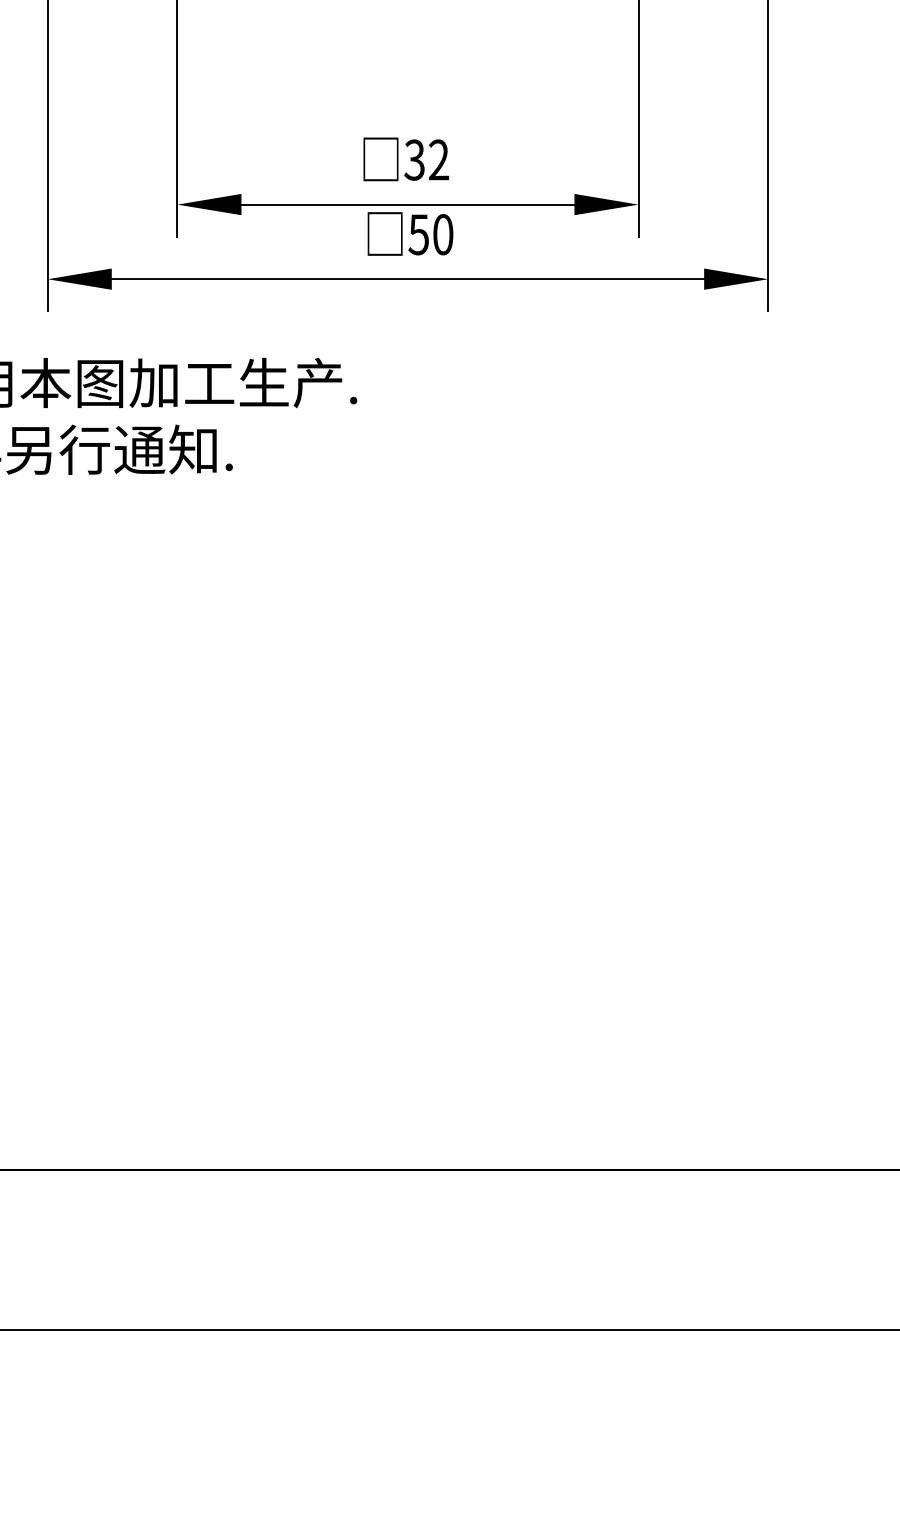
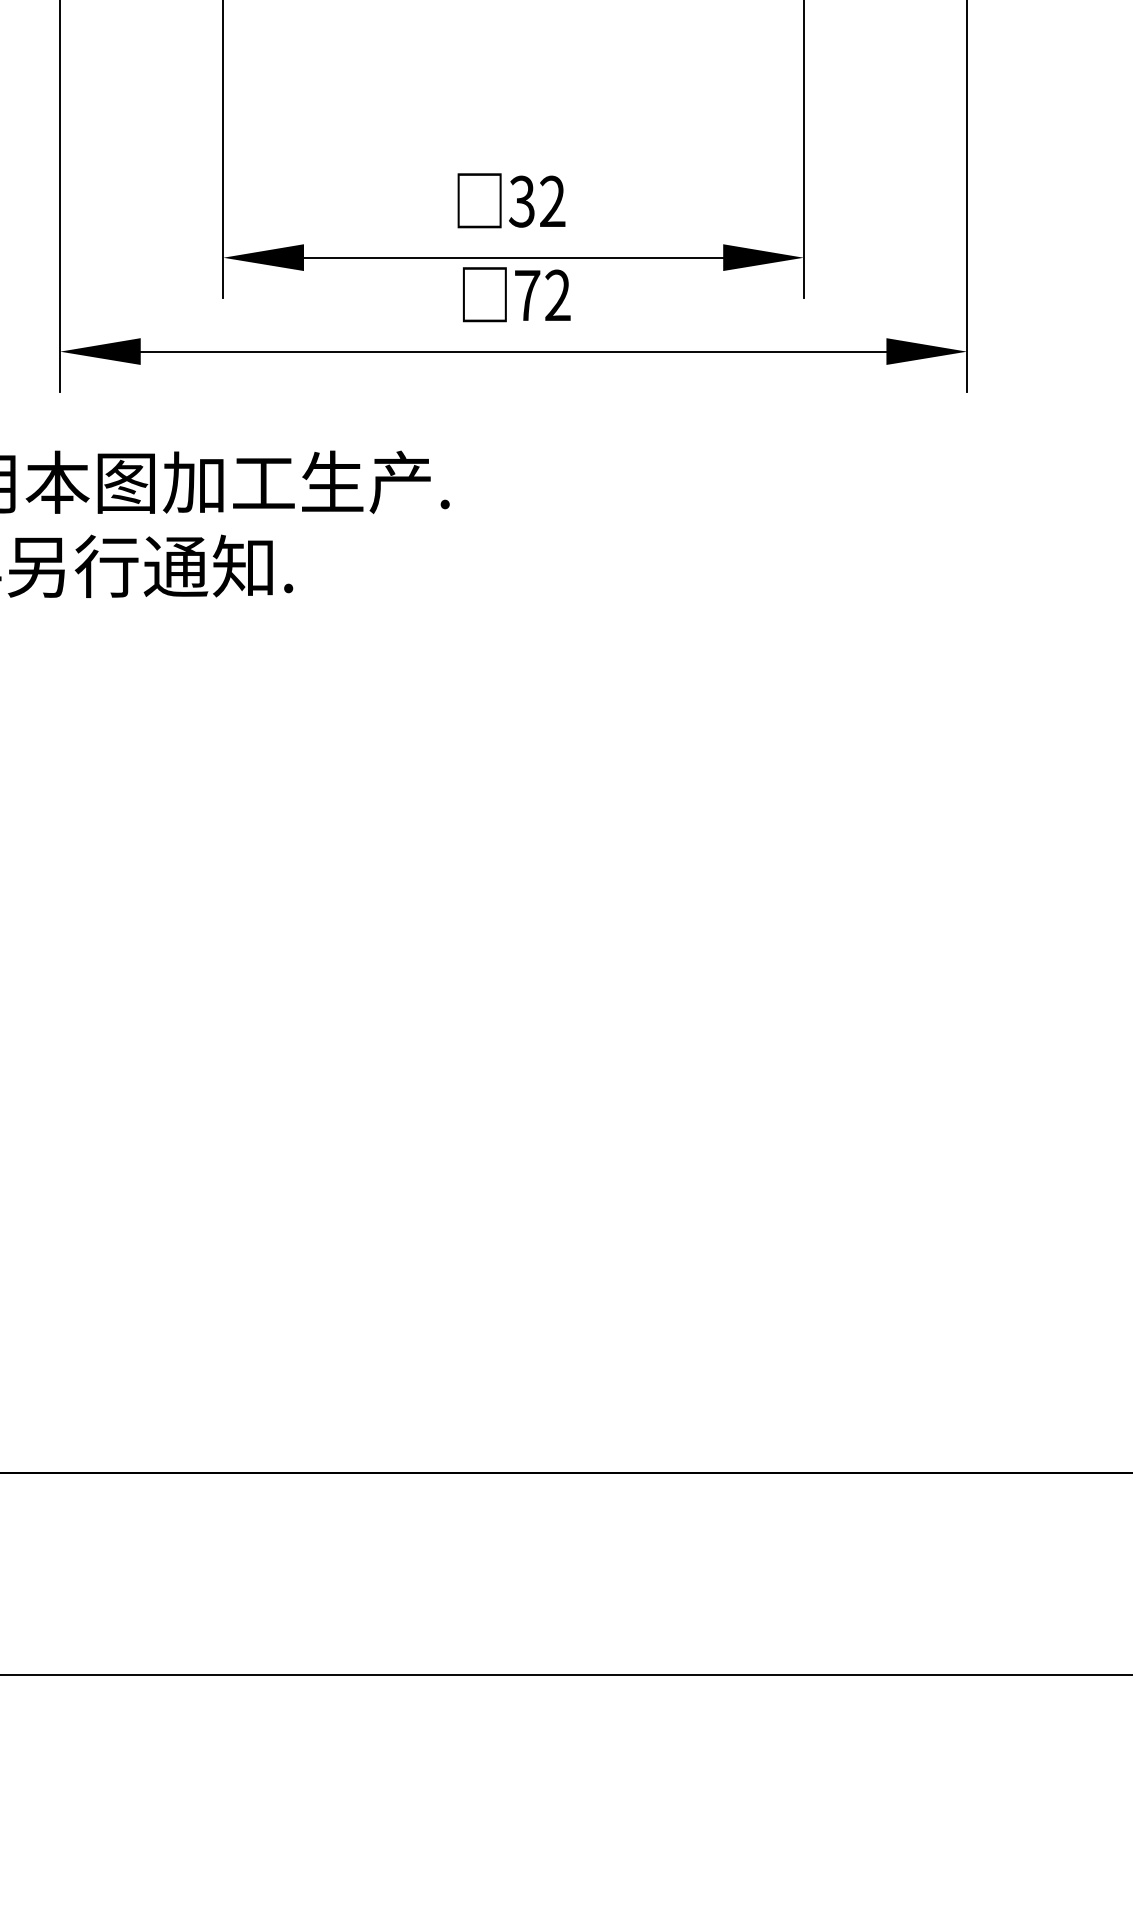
text: (430, 234) -> (541, 295), 50 -> 72

